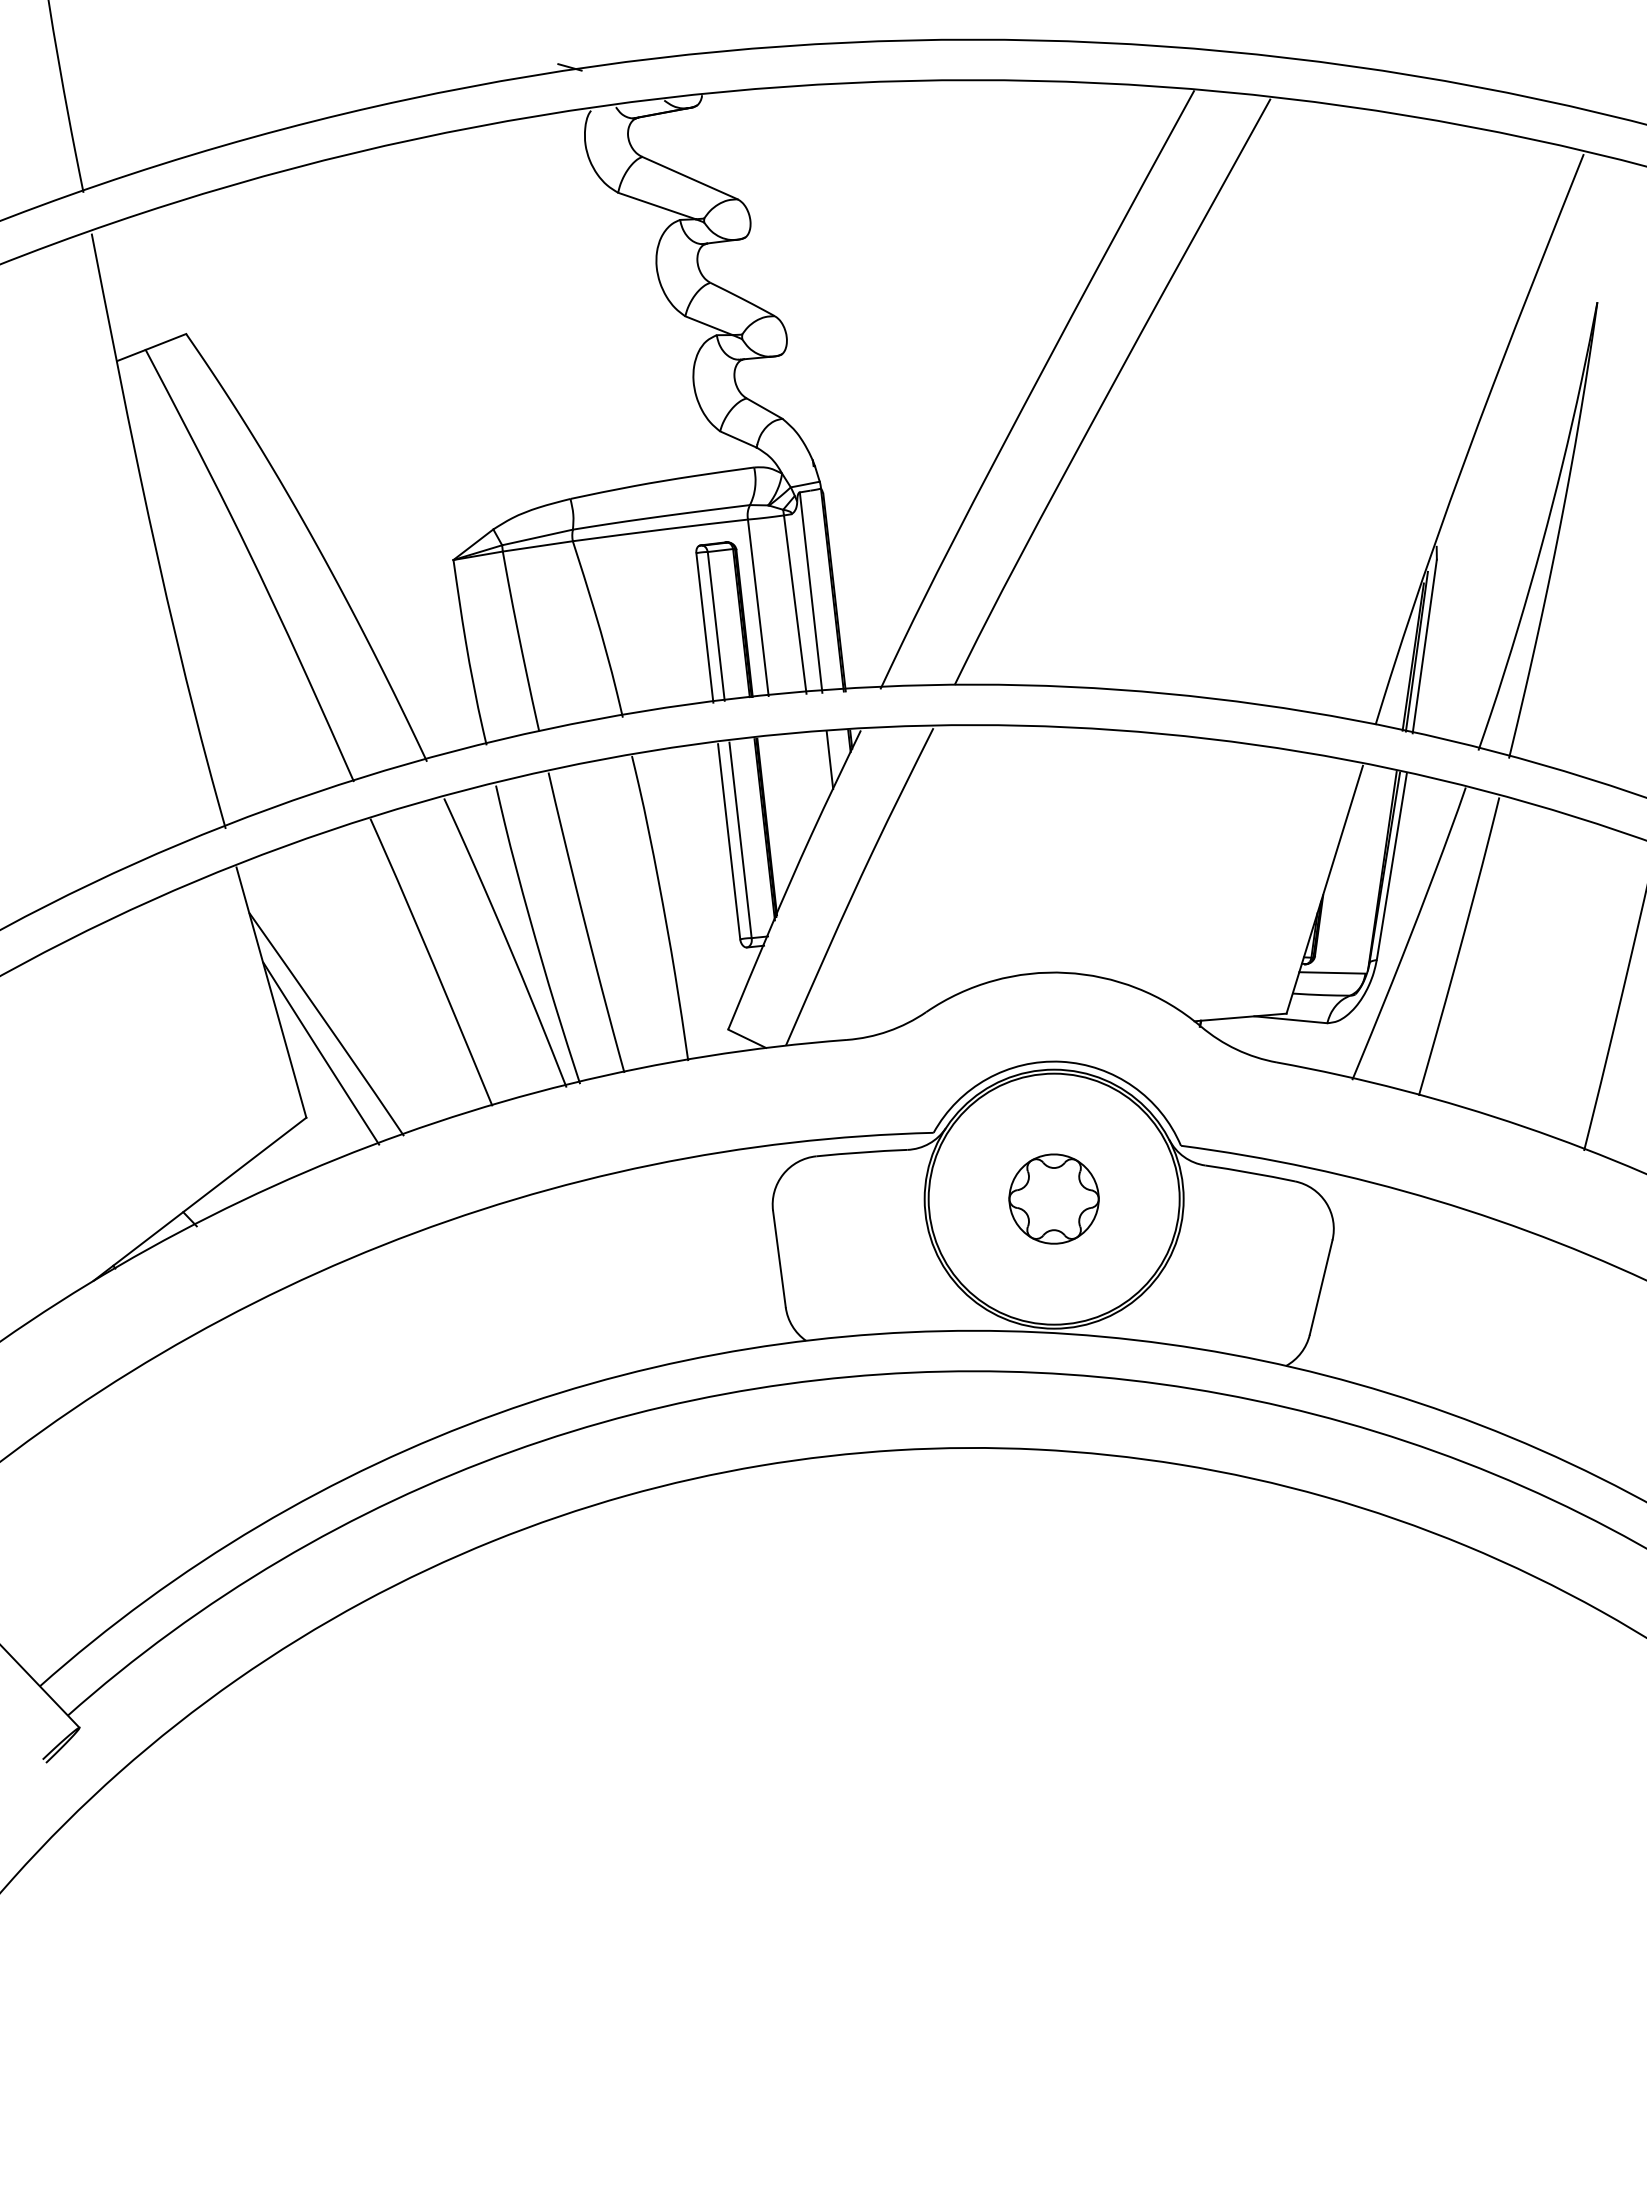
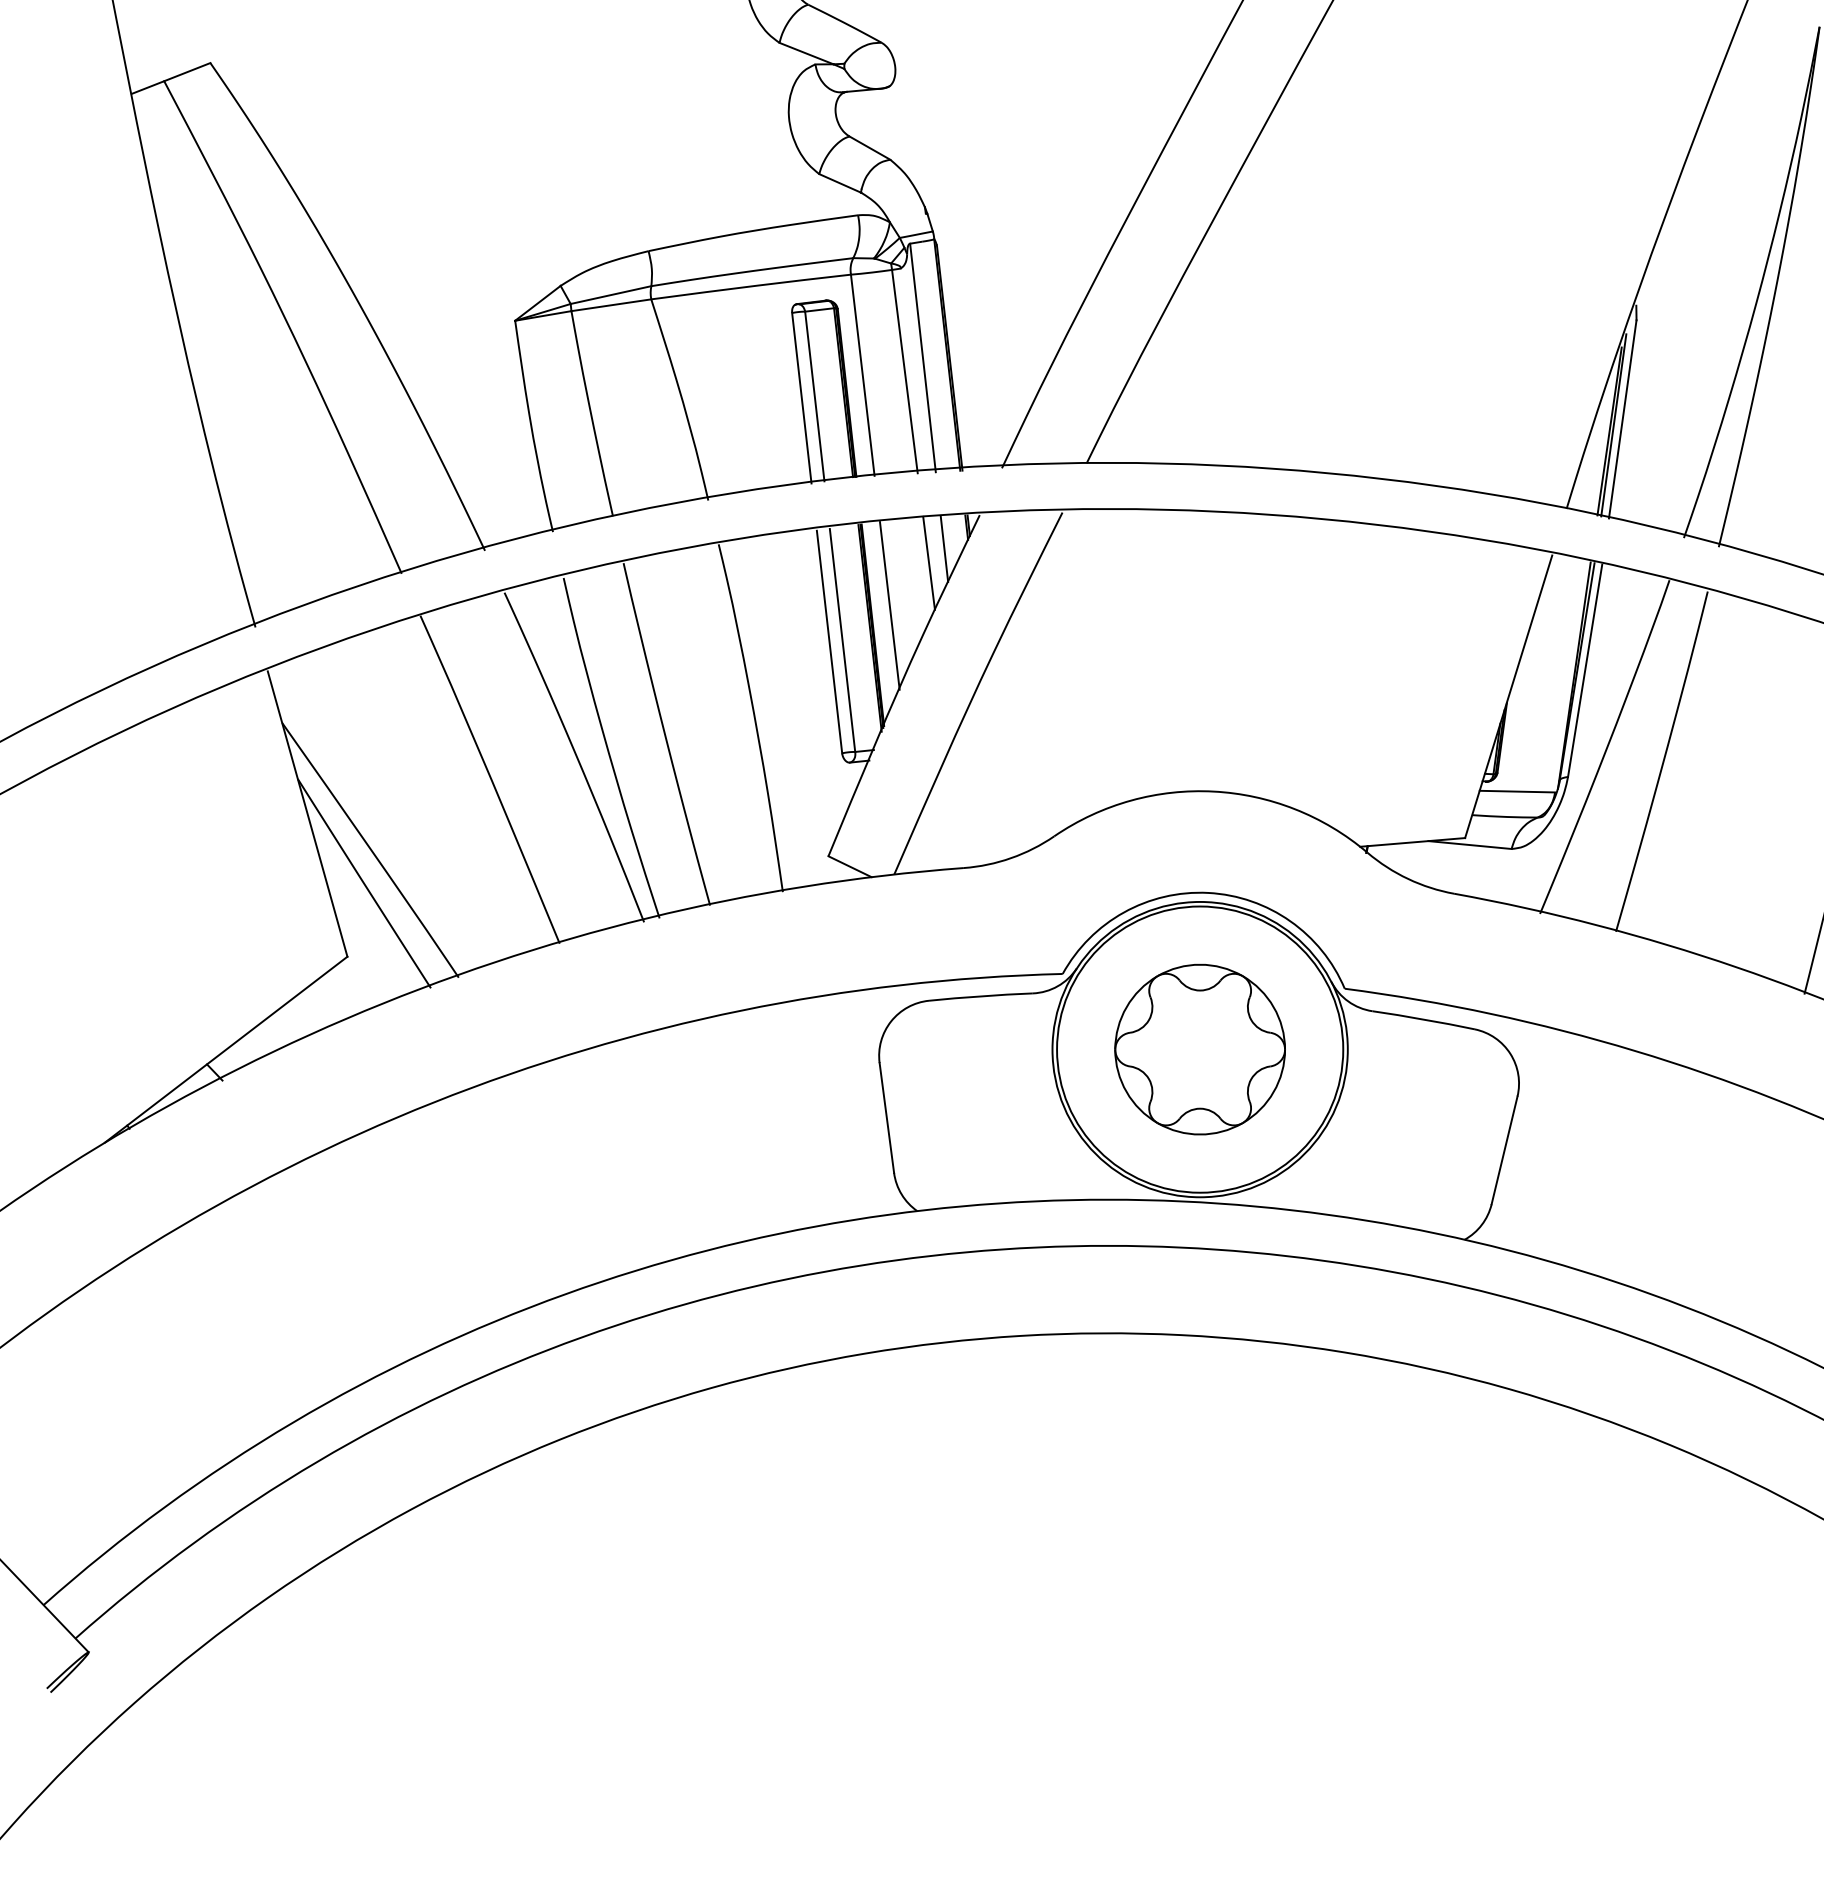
line: (816, 772) -> (929, 563), added
line: (781, 809) -> (889, 605), added
part: (1053, 1198) -> (1199, 1048), size x1.67

